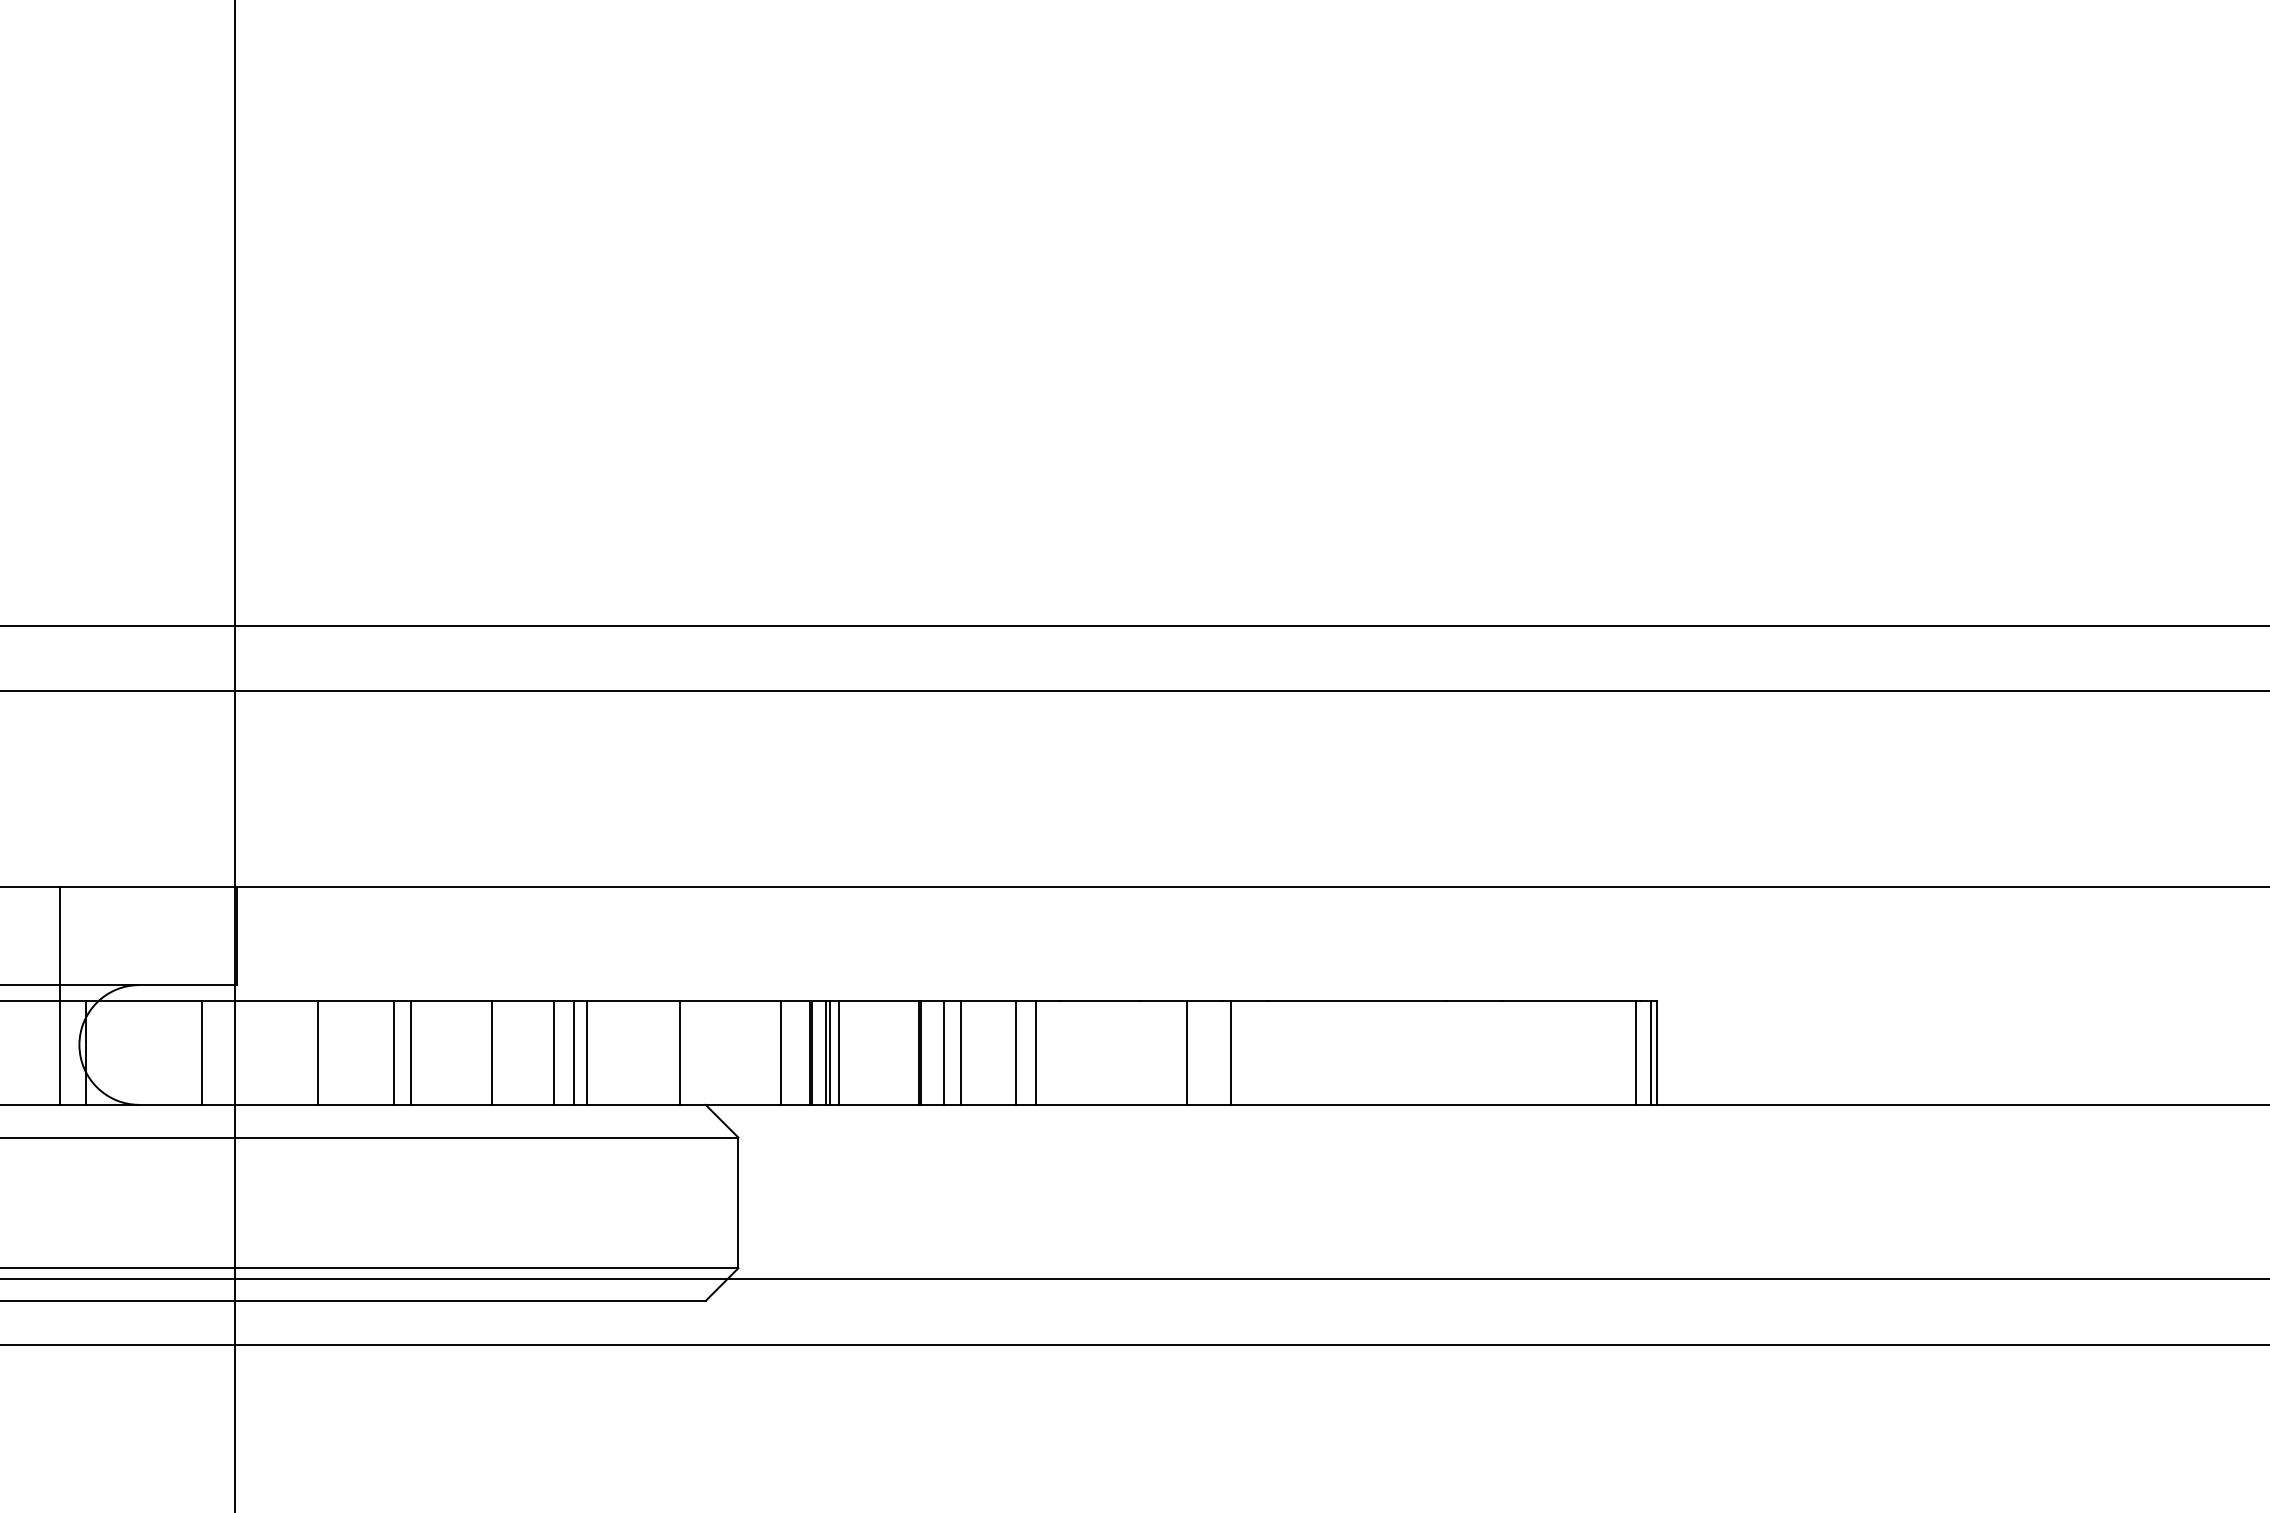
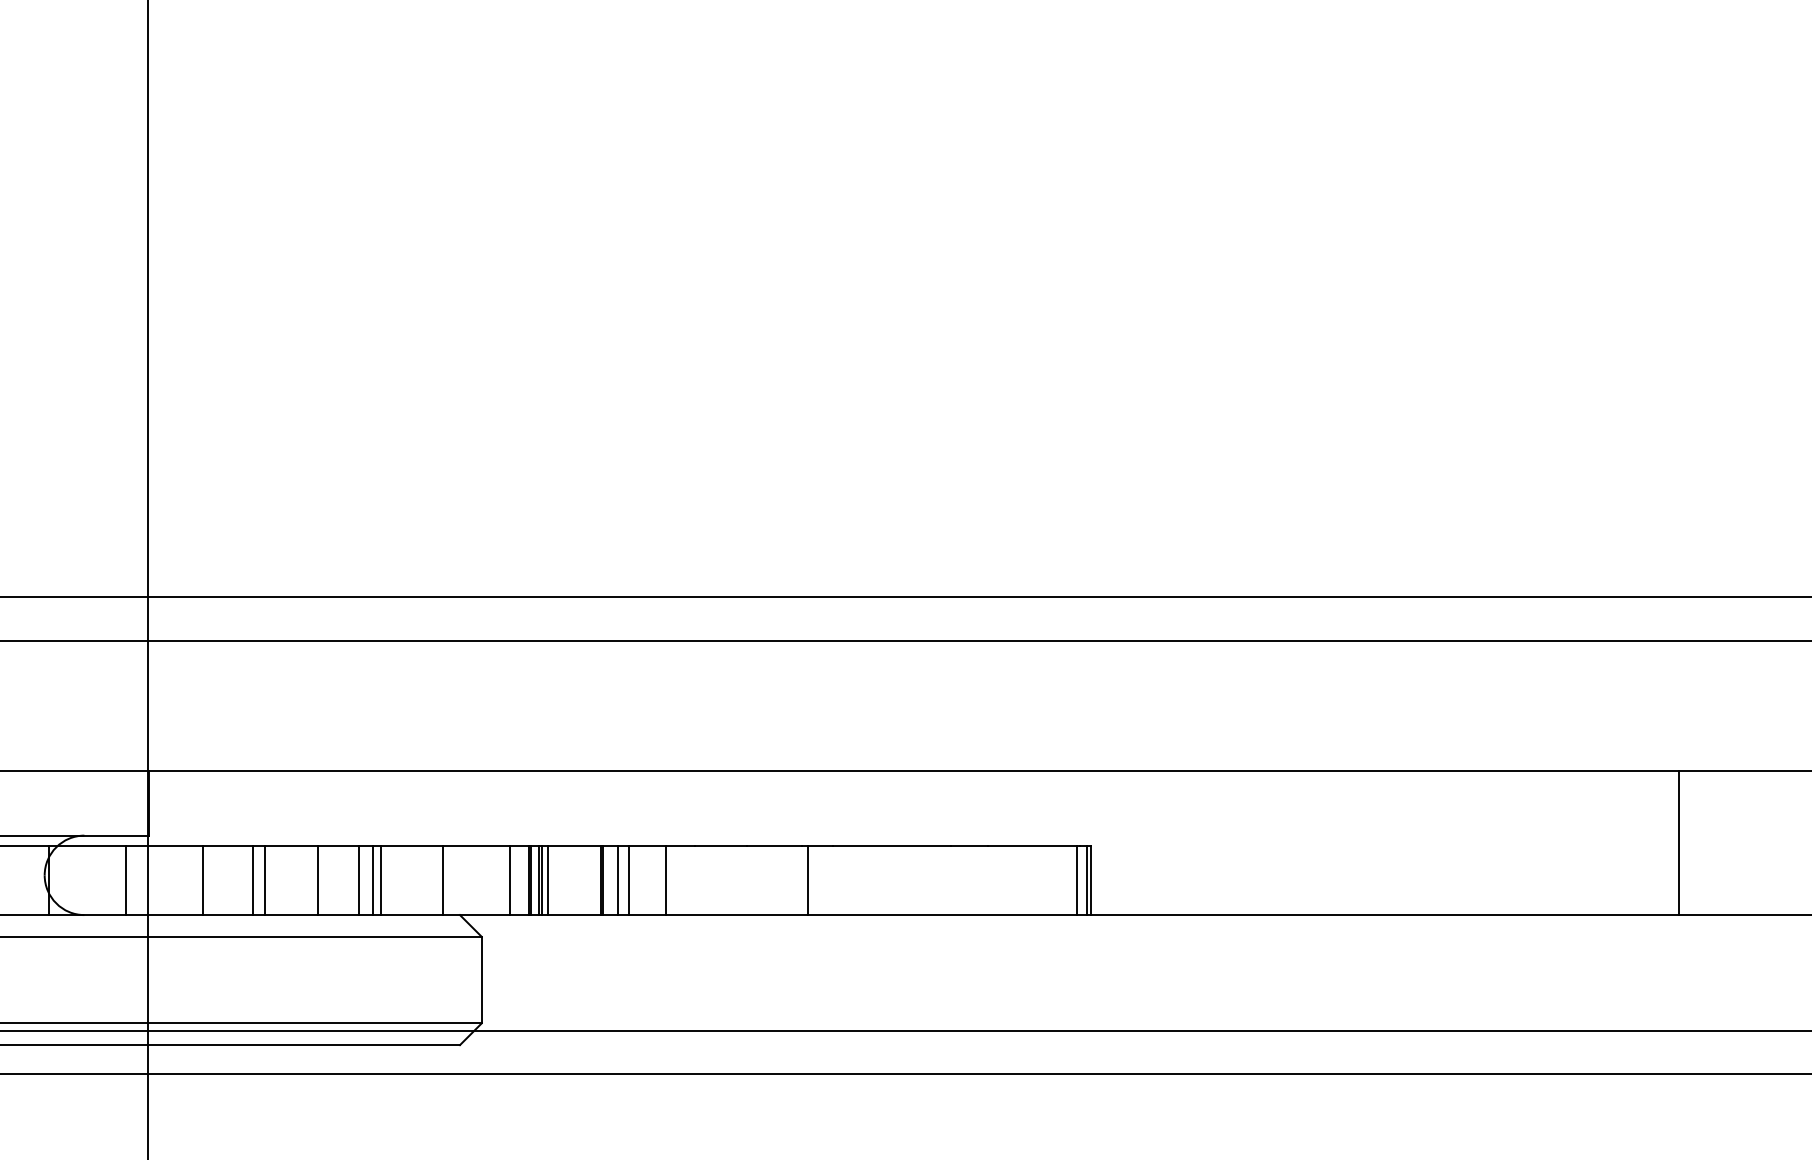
line: (61, 995) -> (32, 842), removed
line: (1036, 1052) -> (679, 880), removed
line: (1187, 1052) -> (779, 880), removed

